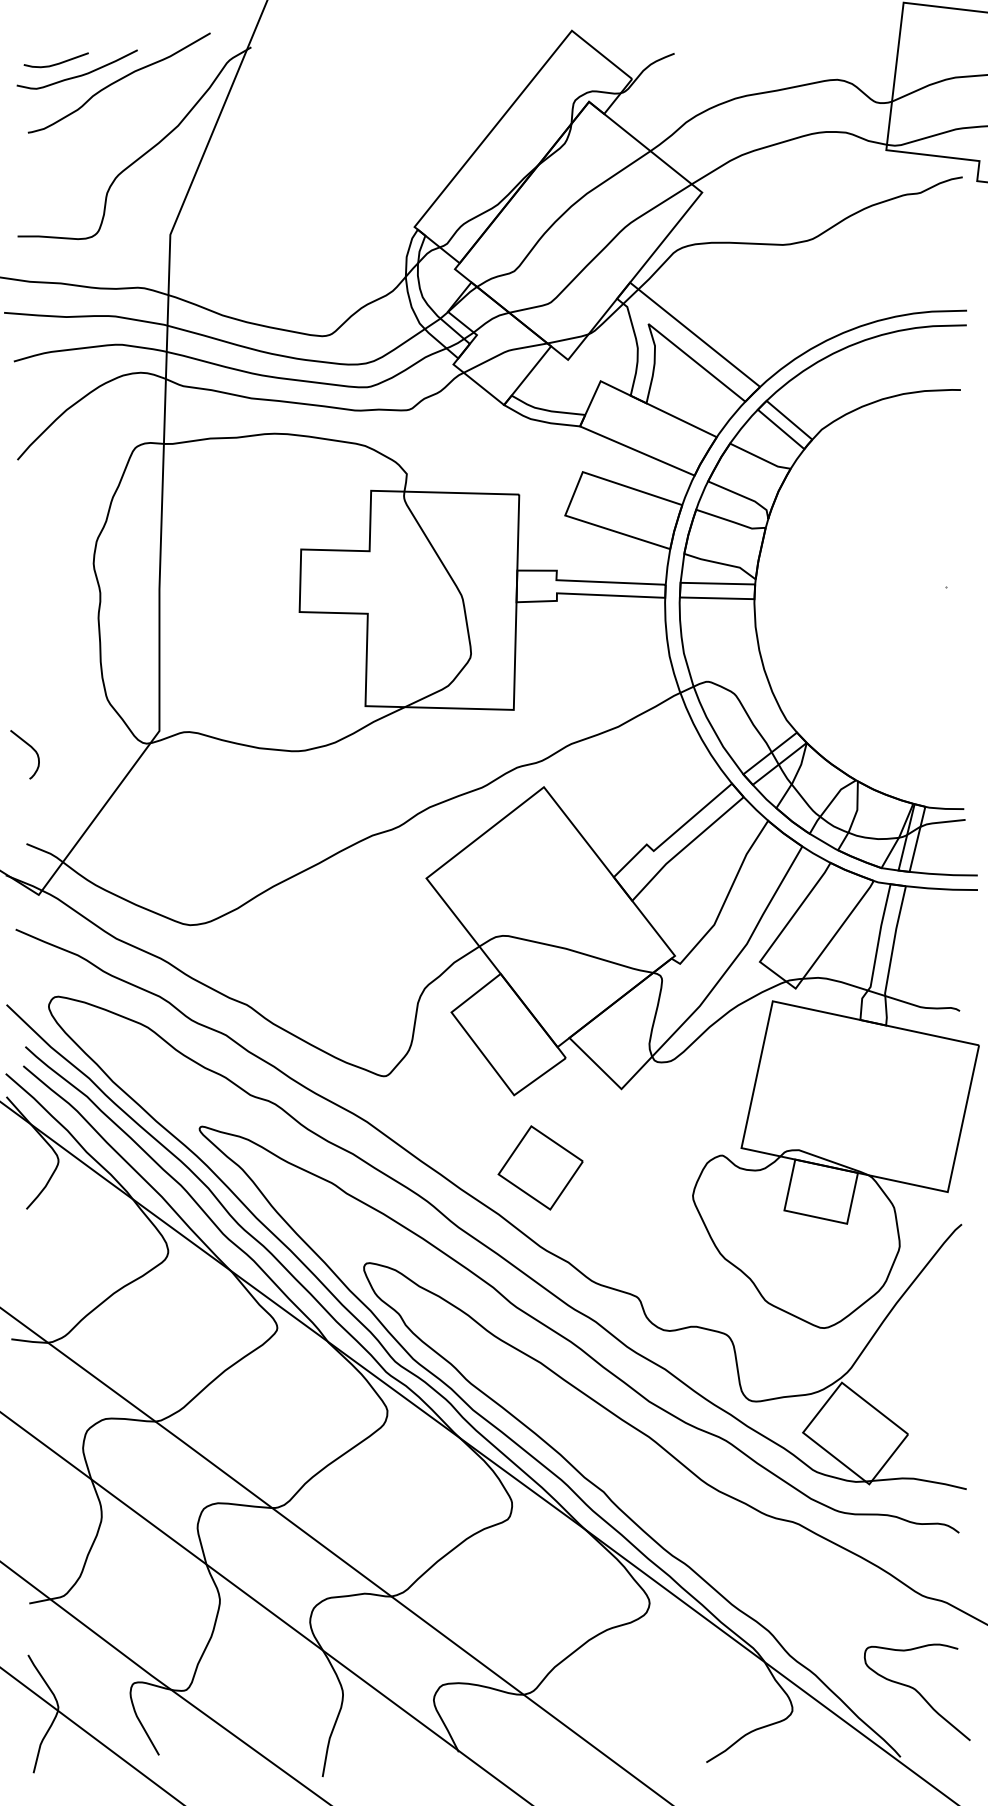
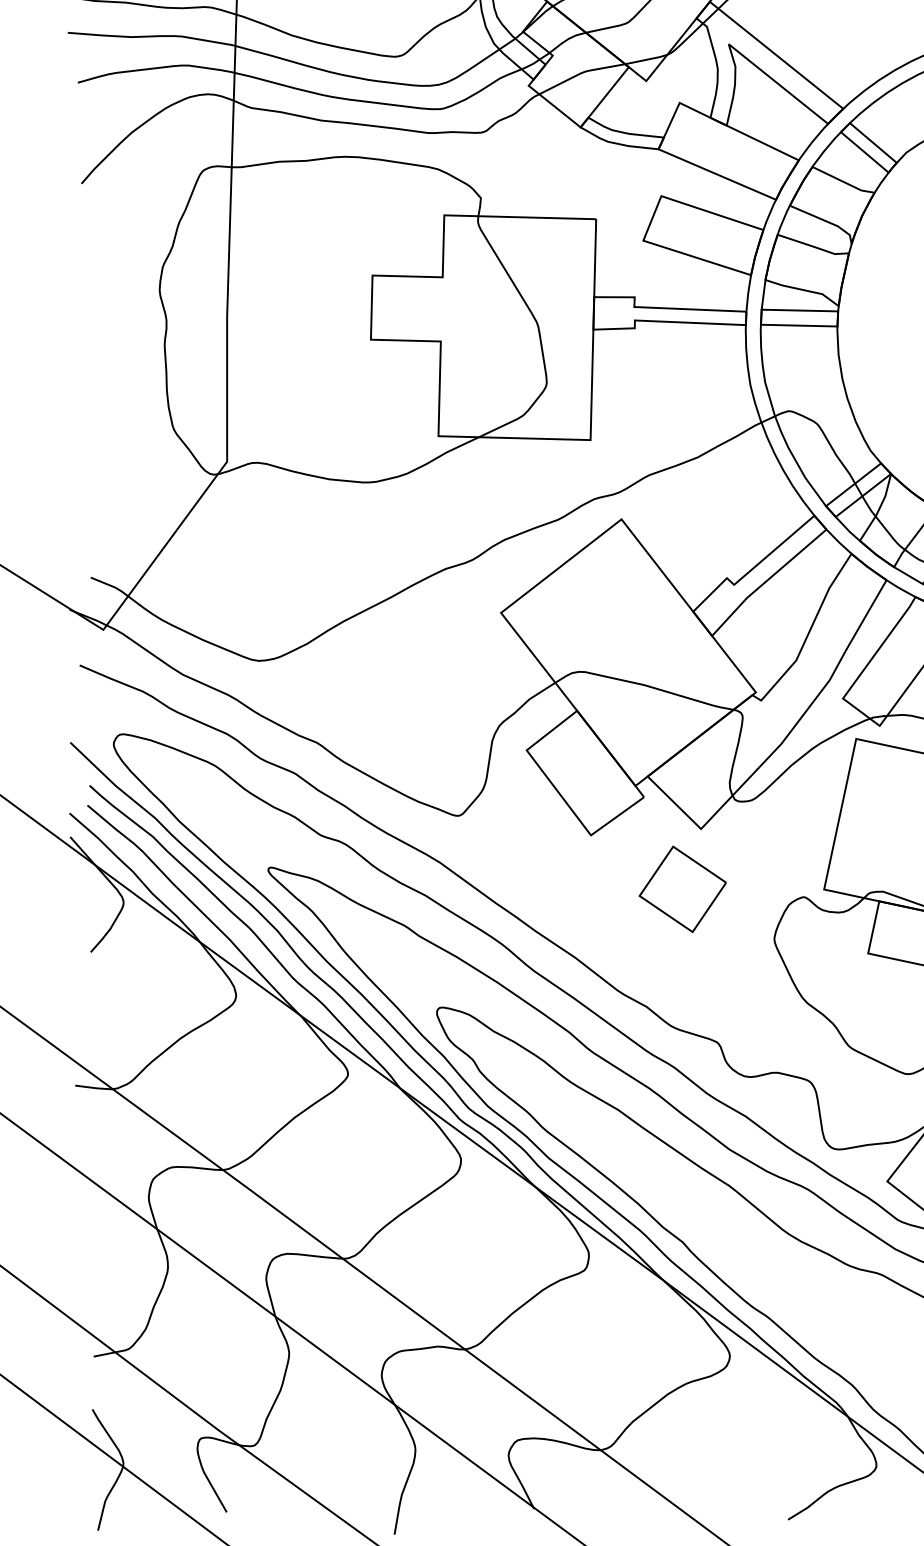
curve: (30, 747) -> (94, 478), removed
part: (540, 1167) -> (682, 888), moved

